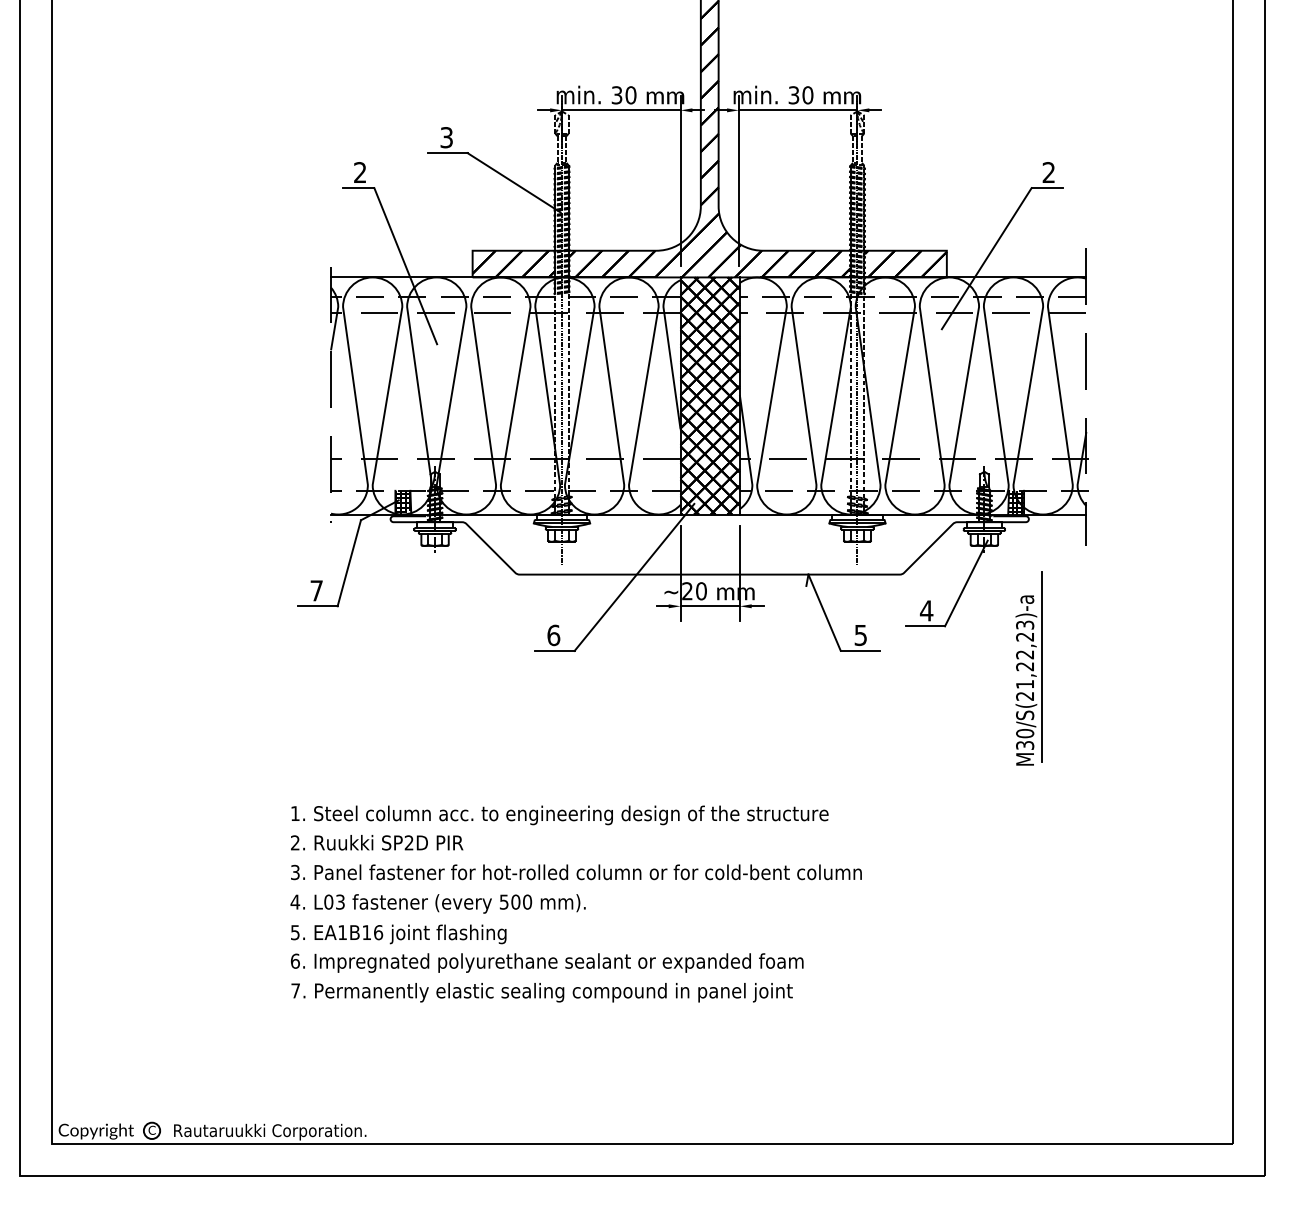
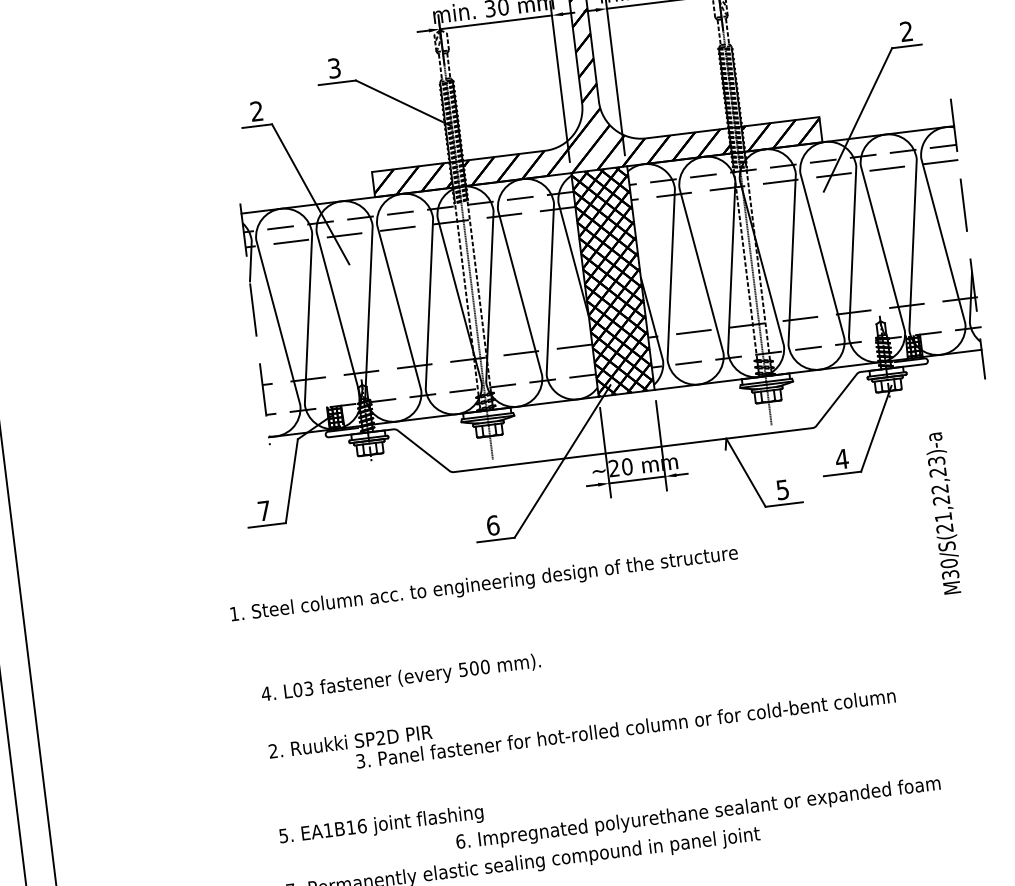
line: (1042, 666) -> (957, 498), removed
text: (559, 815) -> (483, 585), moved
text: (576, 872) -> (625, 728), moved
text: (437, 903) -> (400, 678), moved
text: (547, 962) -> (698, 813), moved

